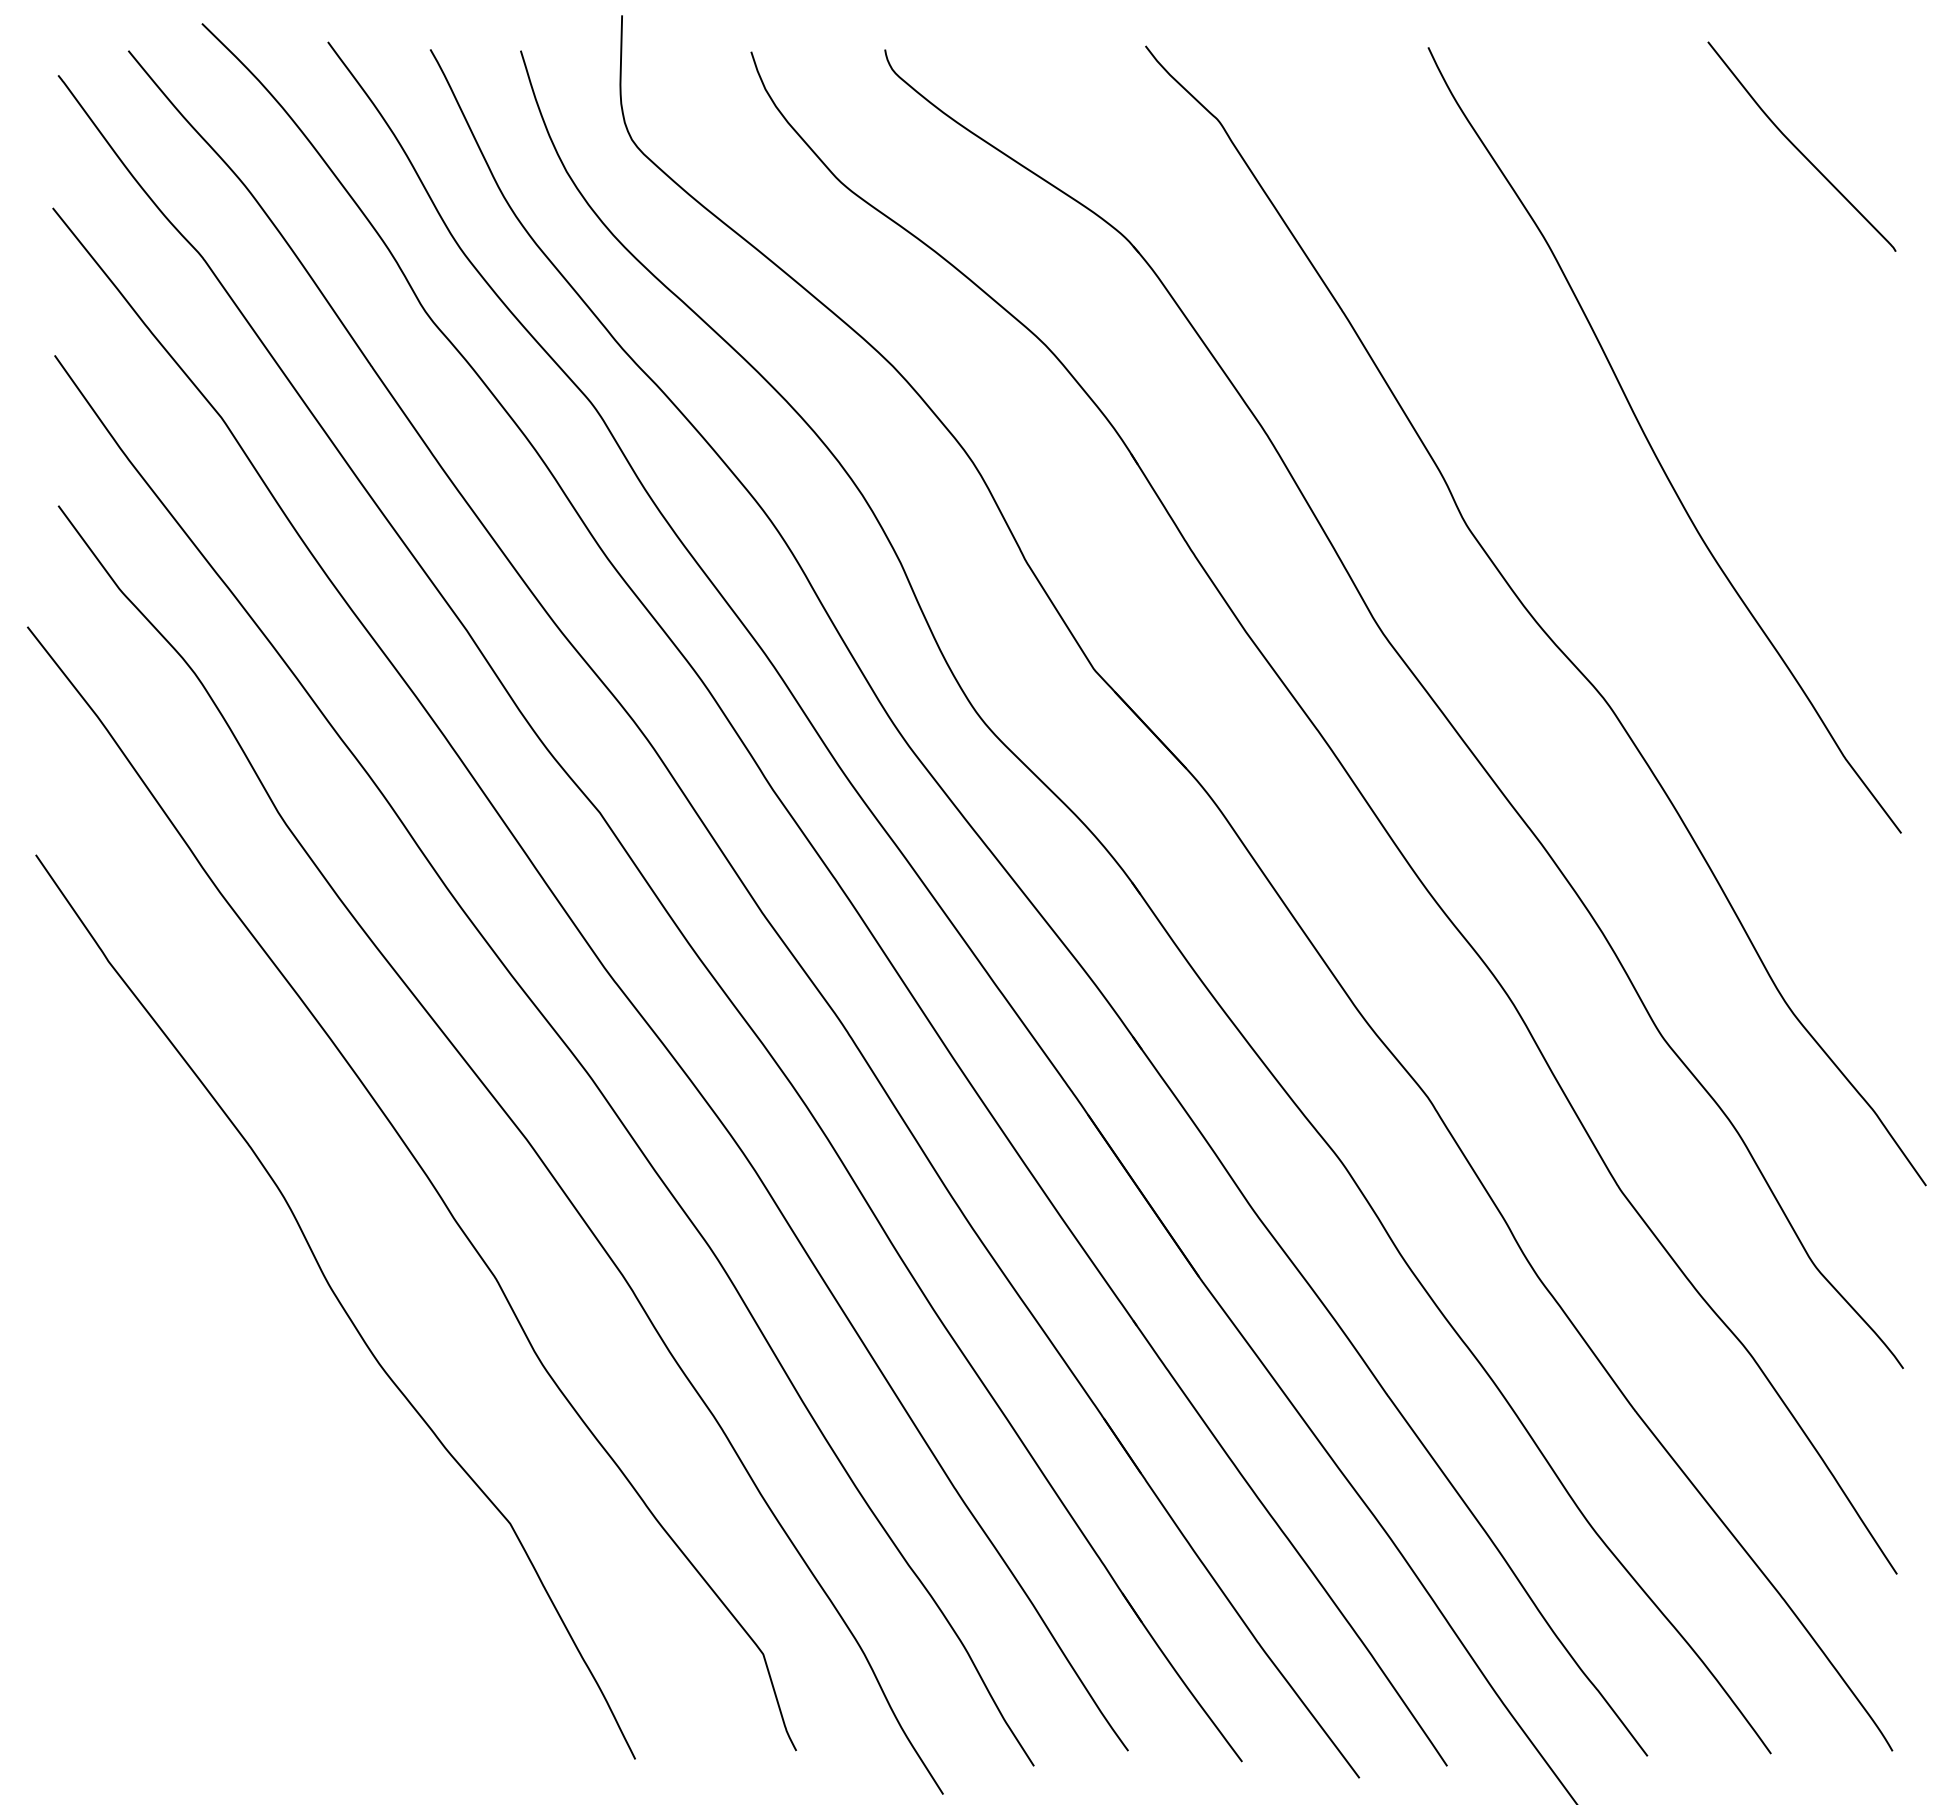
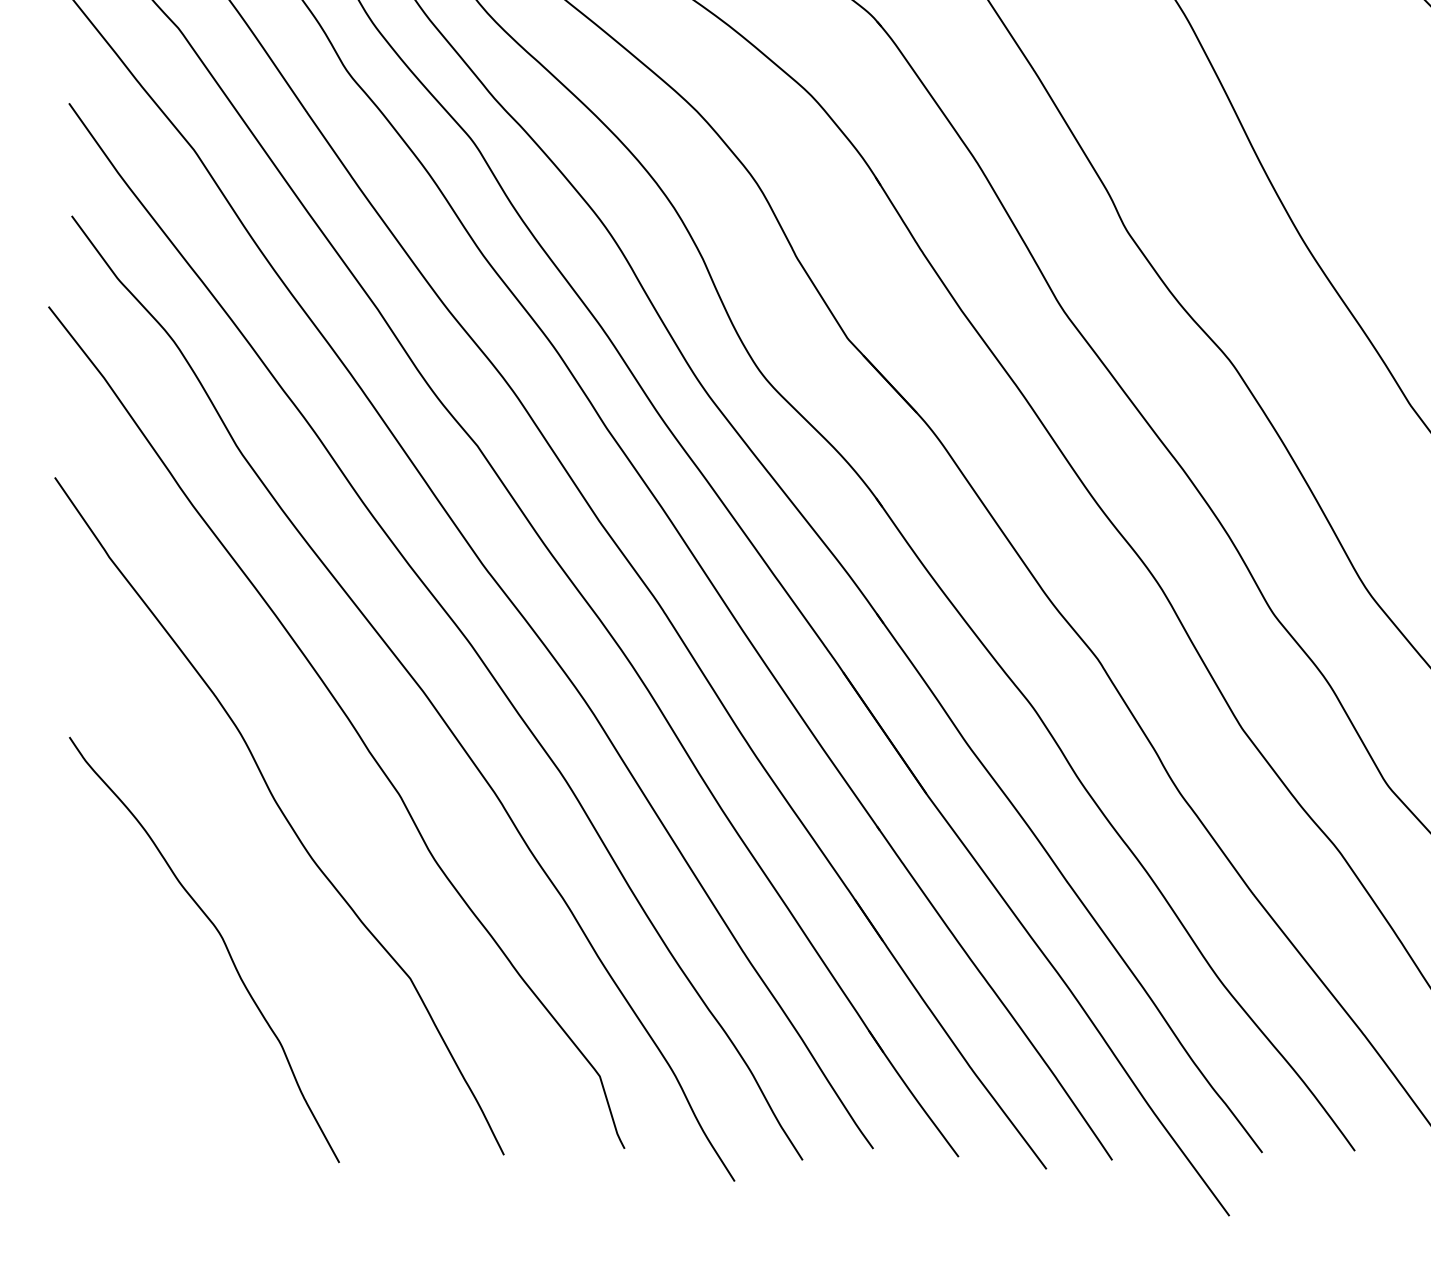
curve: (259, 1472) -> (222, 940), added

